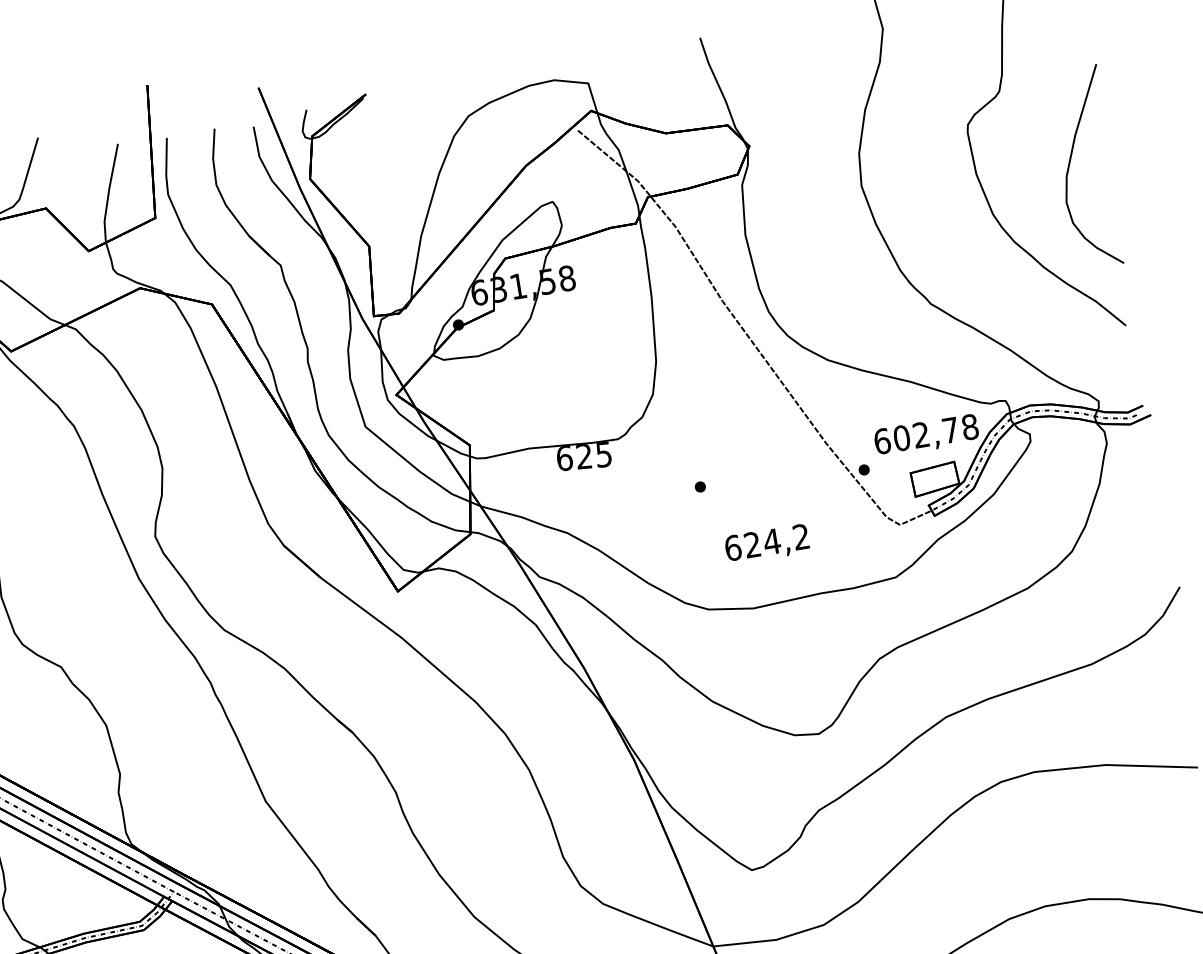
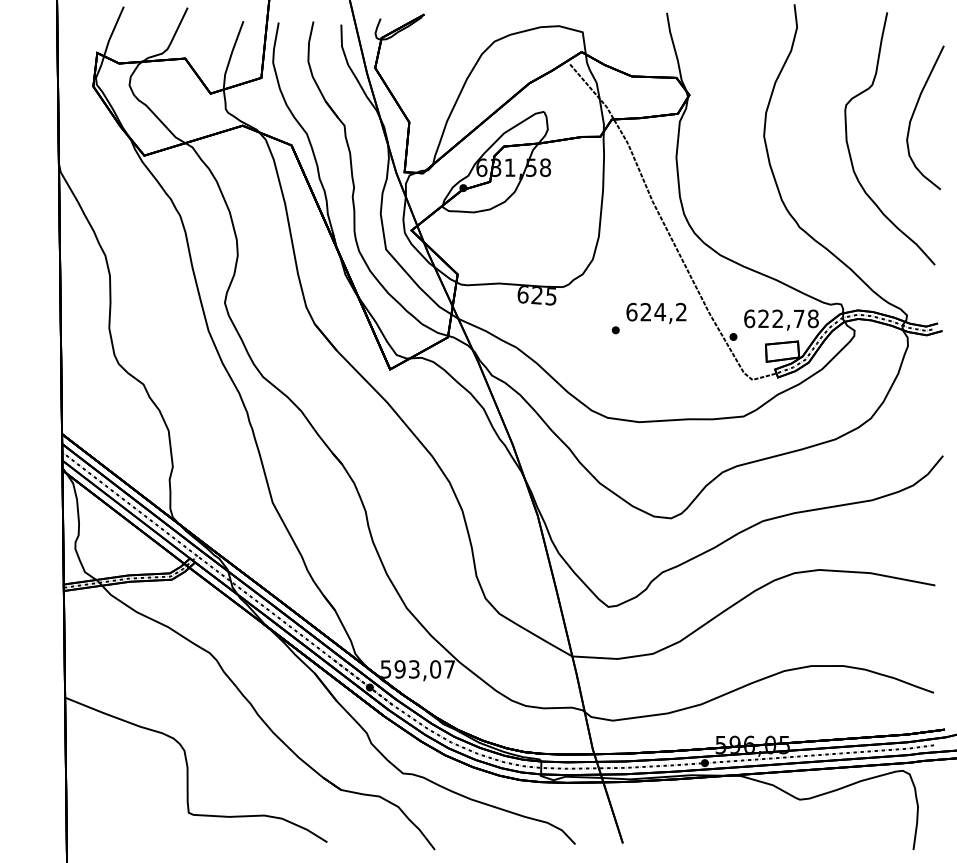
curve: (1071, 161) -> (915, 111), moved
text: (901, 437) -> (763, 318), 602,78 -> 622,78
text: (767, 543) -> (656, 312), moved

